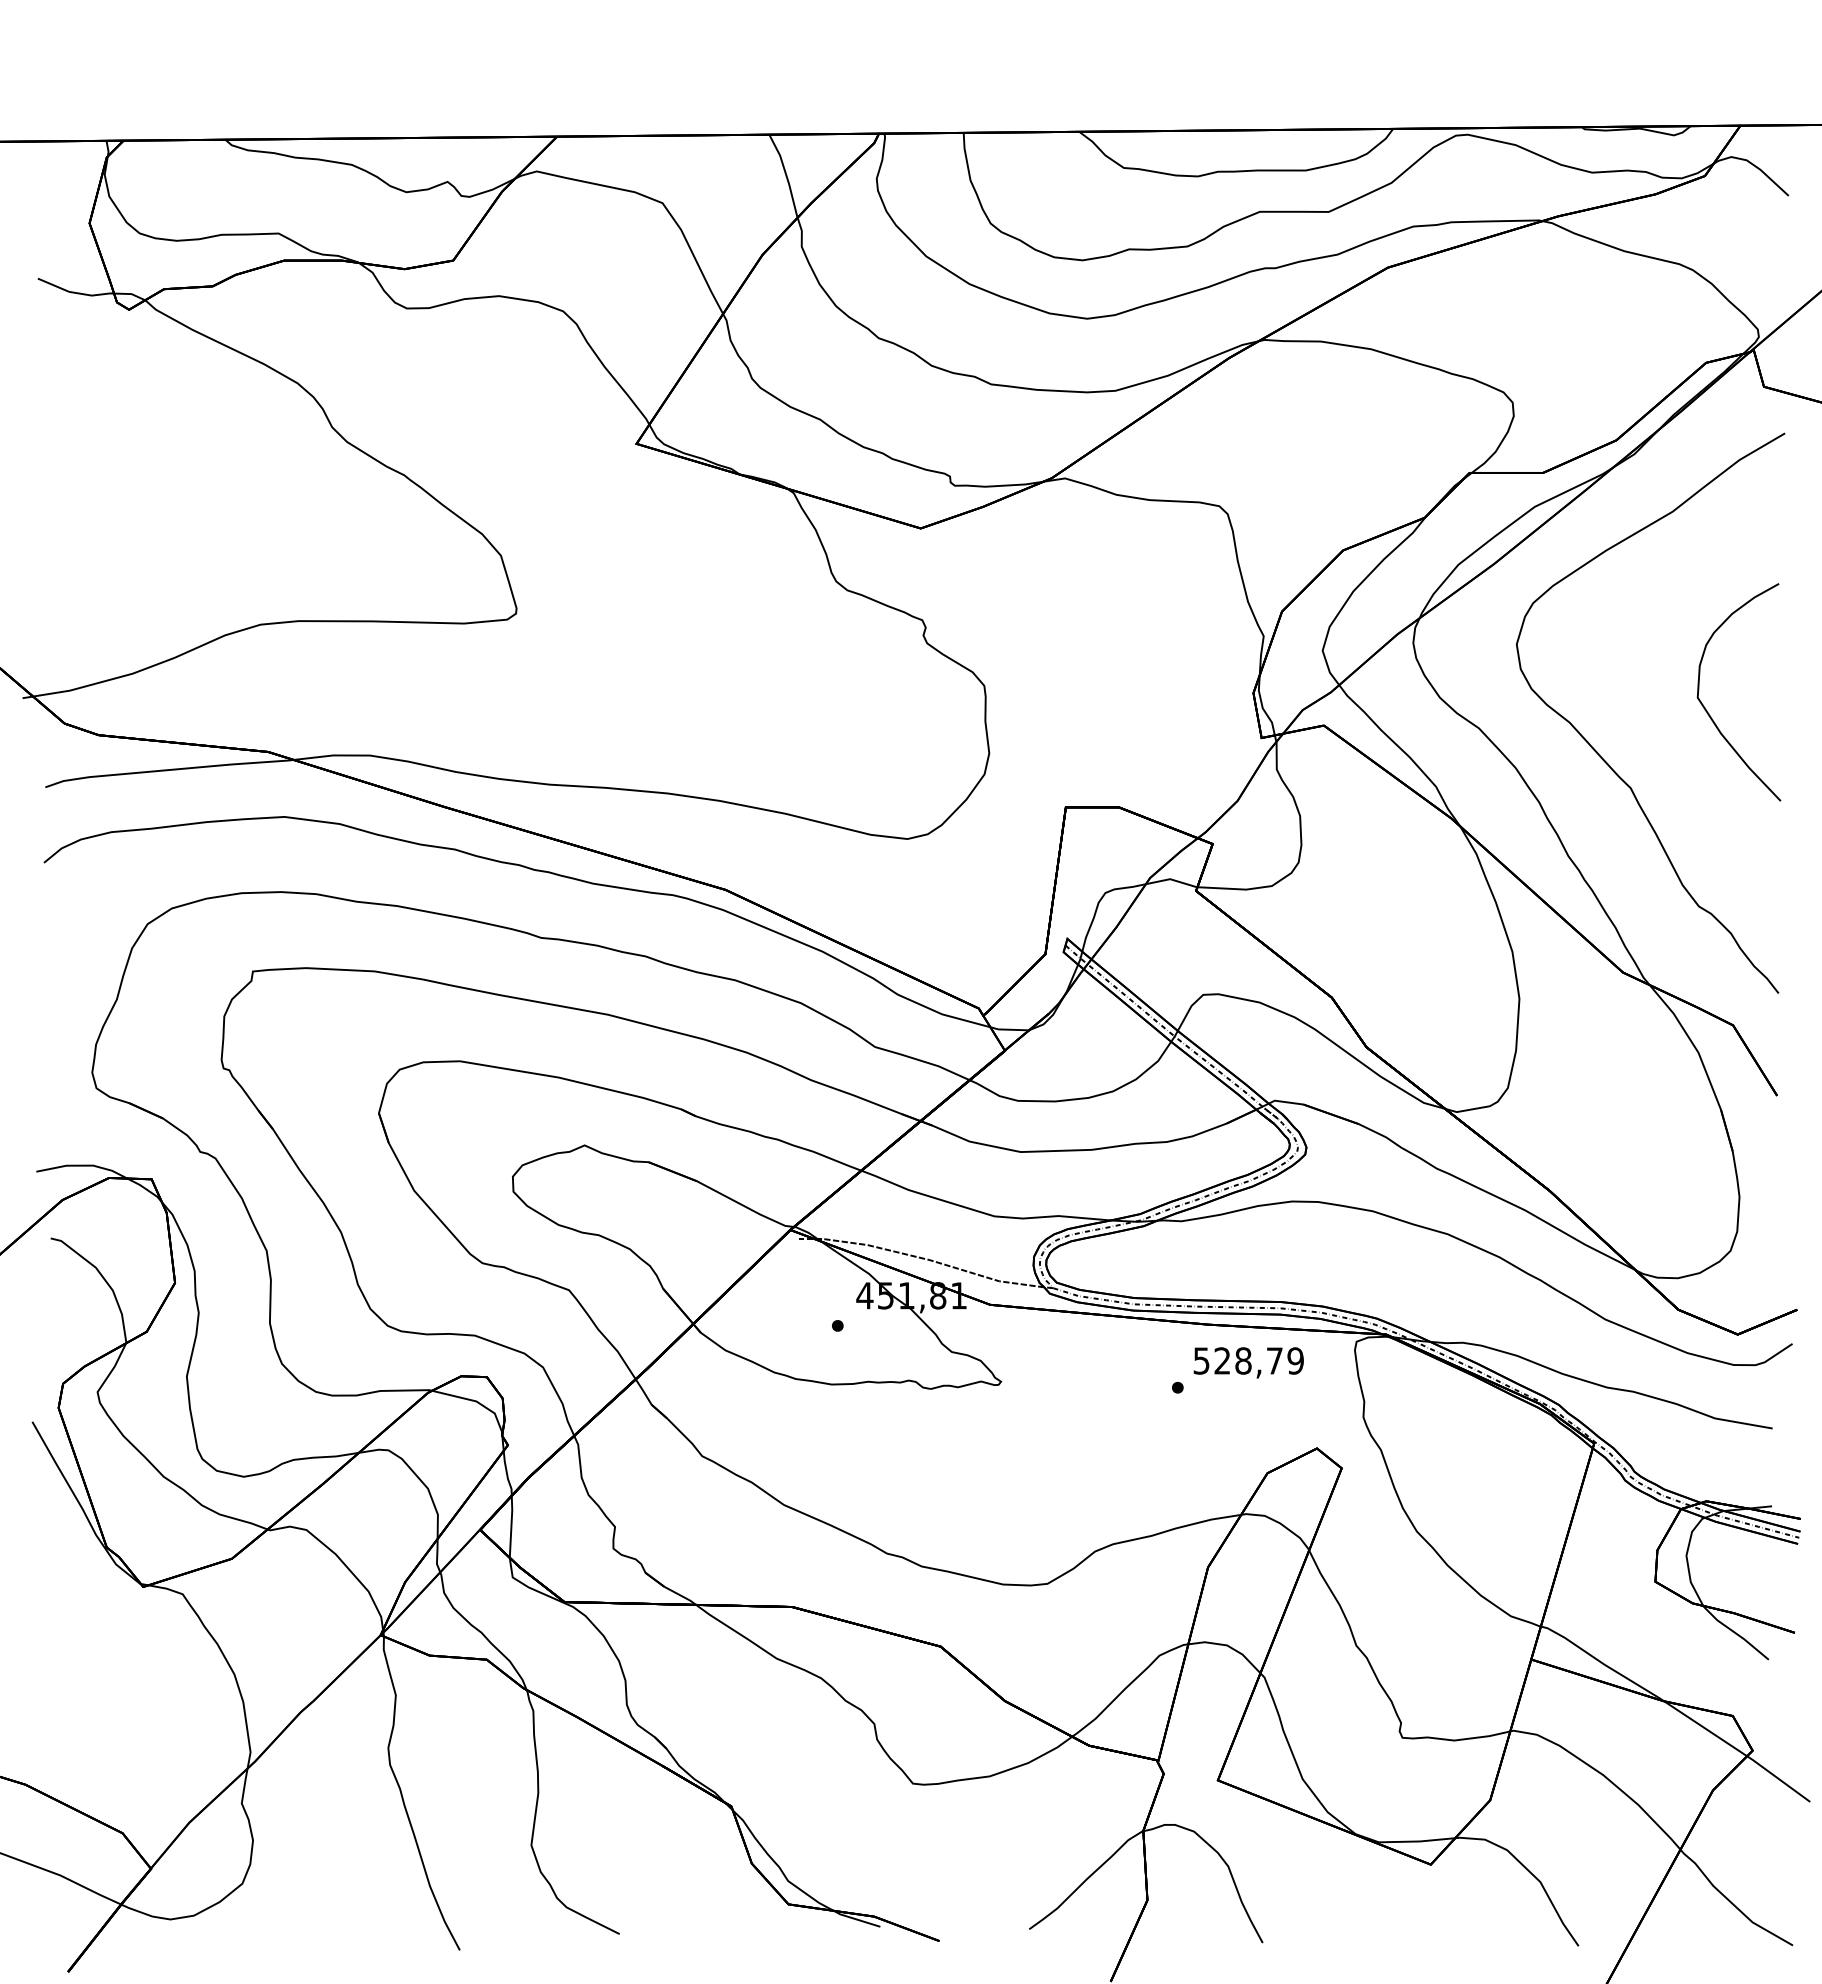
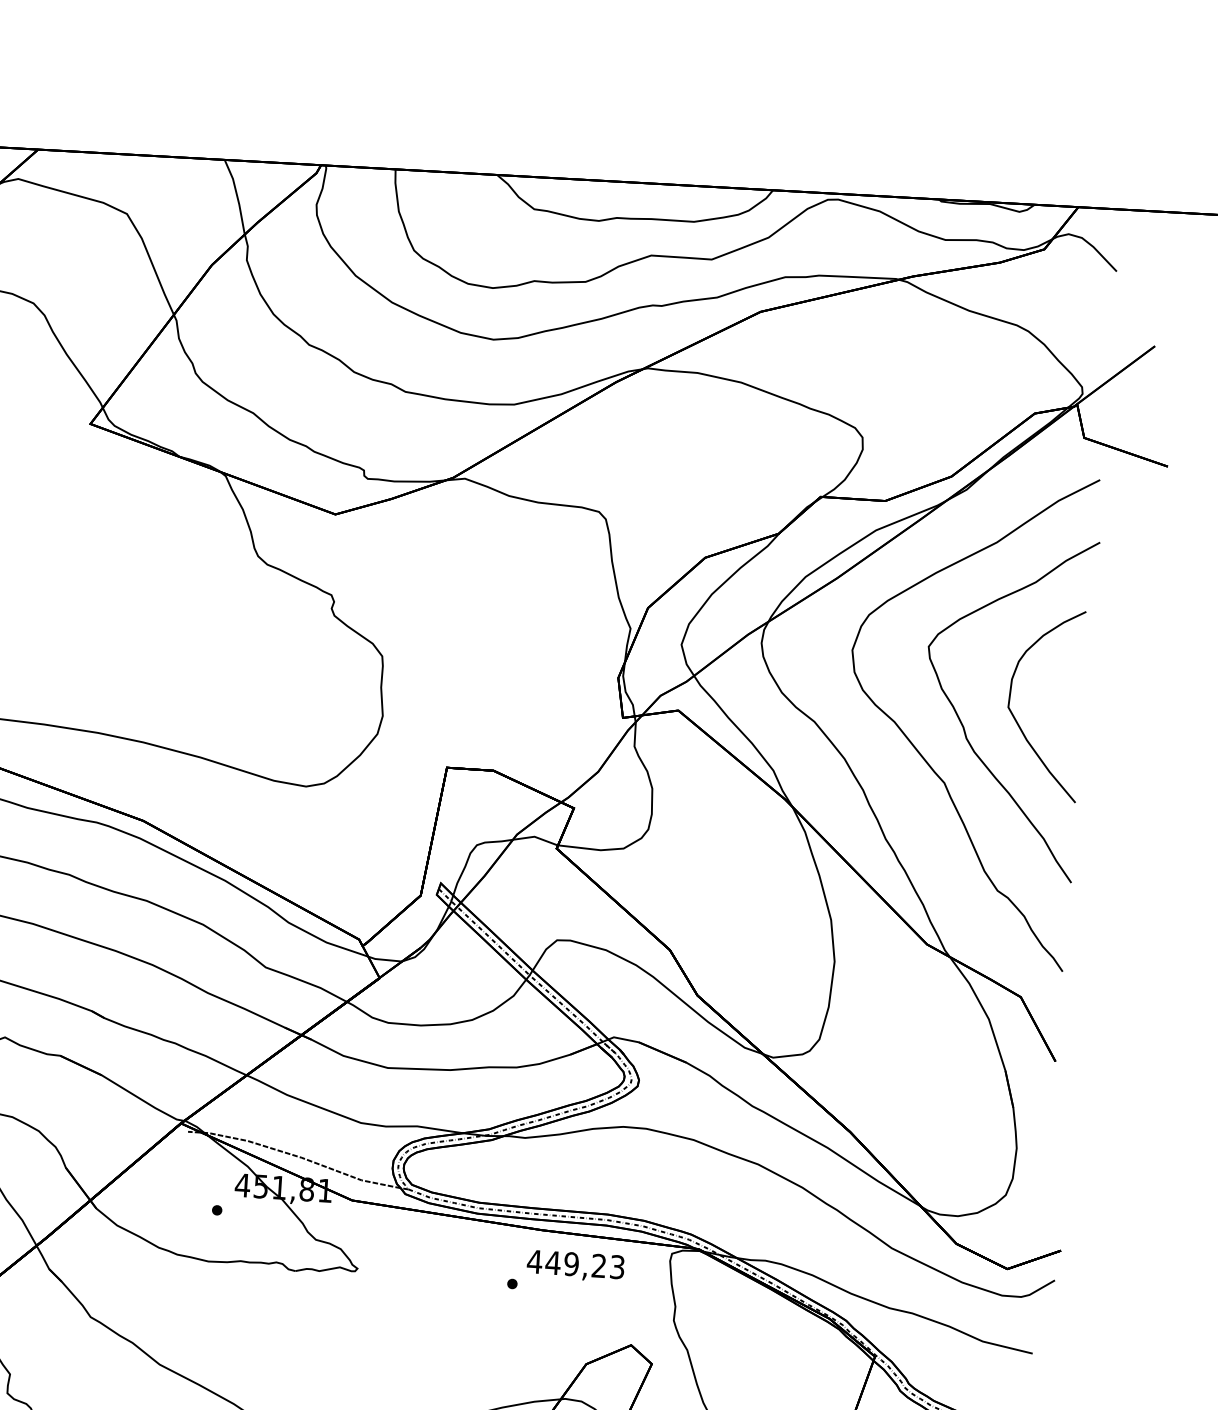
curve: (1648, 721) -> (963, 725), added
text: (1247, 1360) -> (575, 1264), 528,79 -> 449,23

